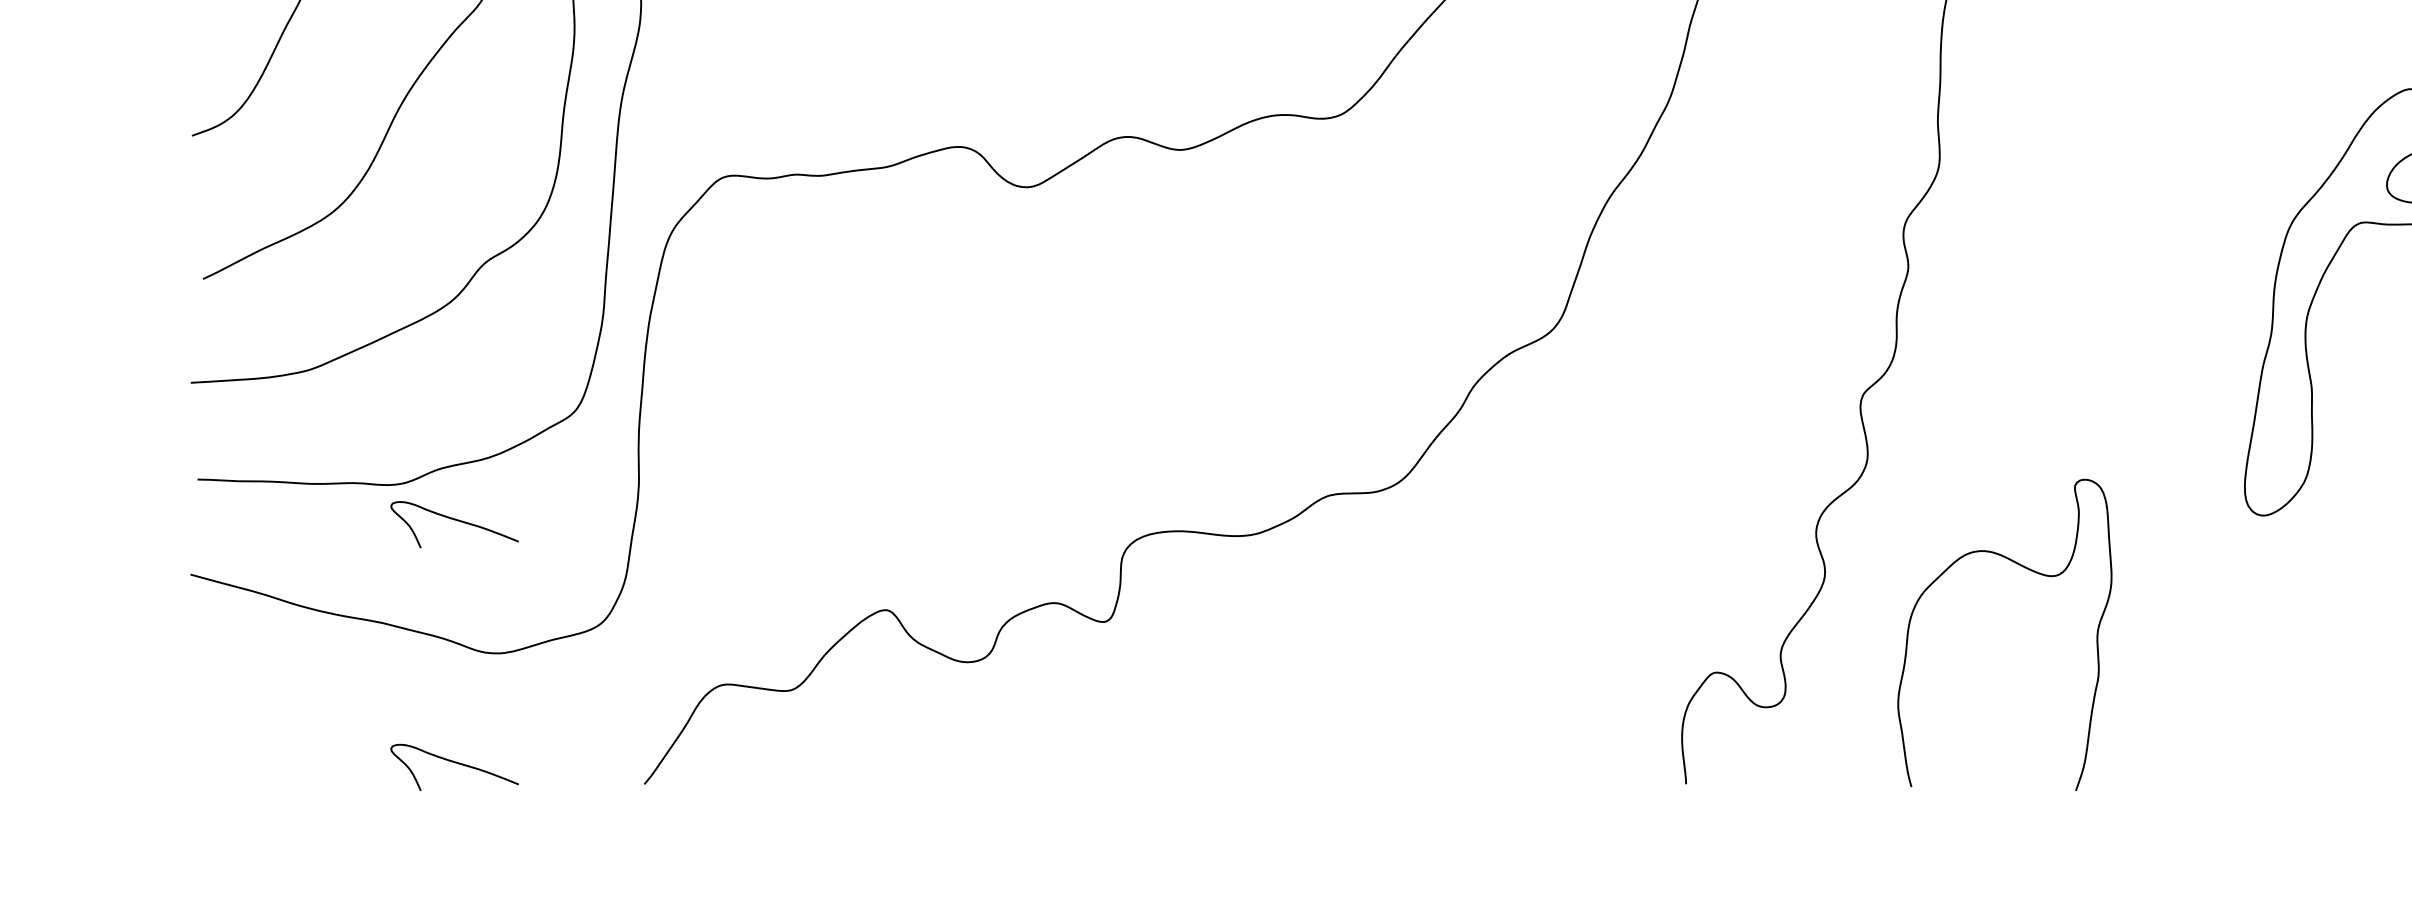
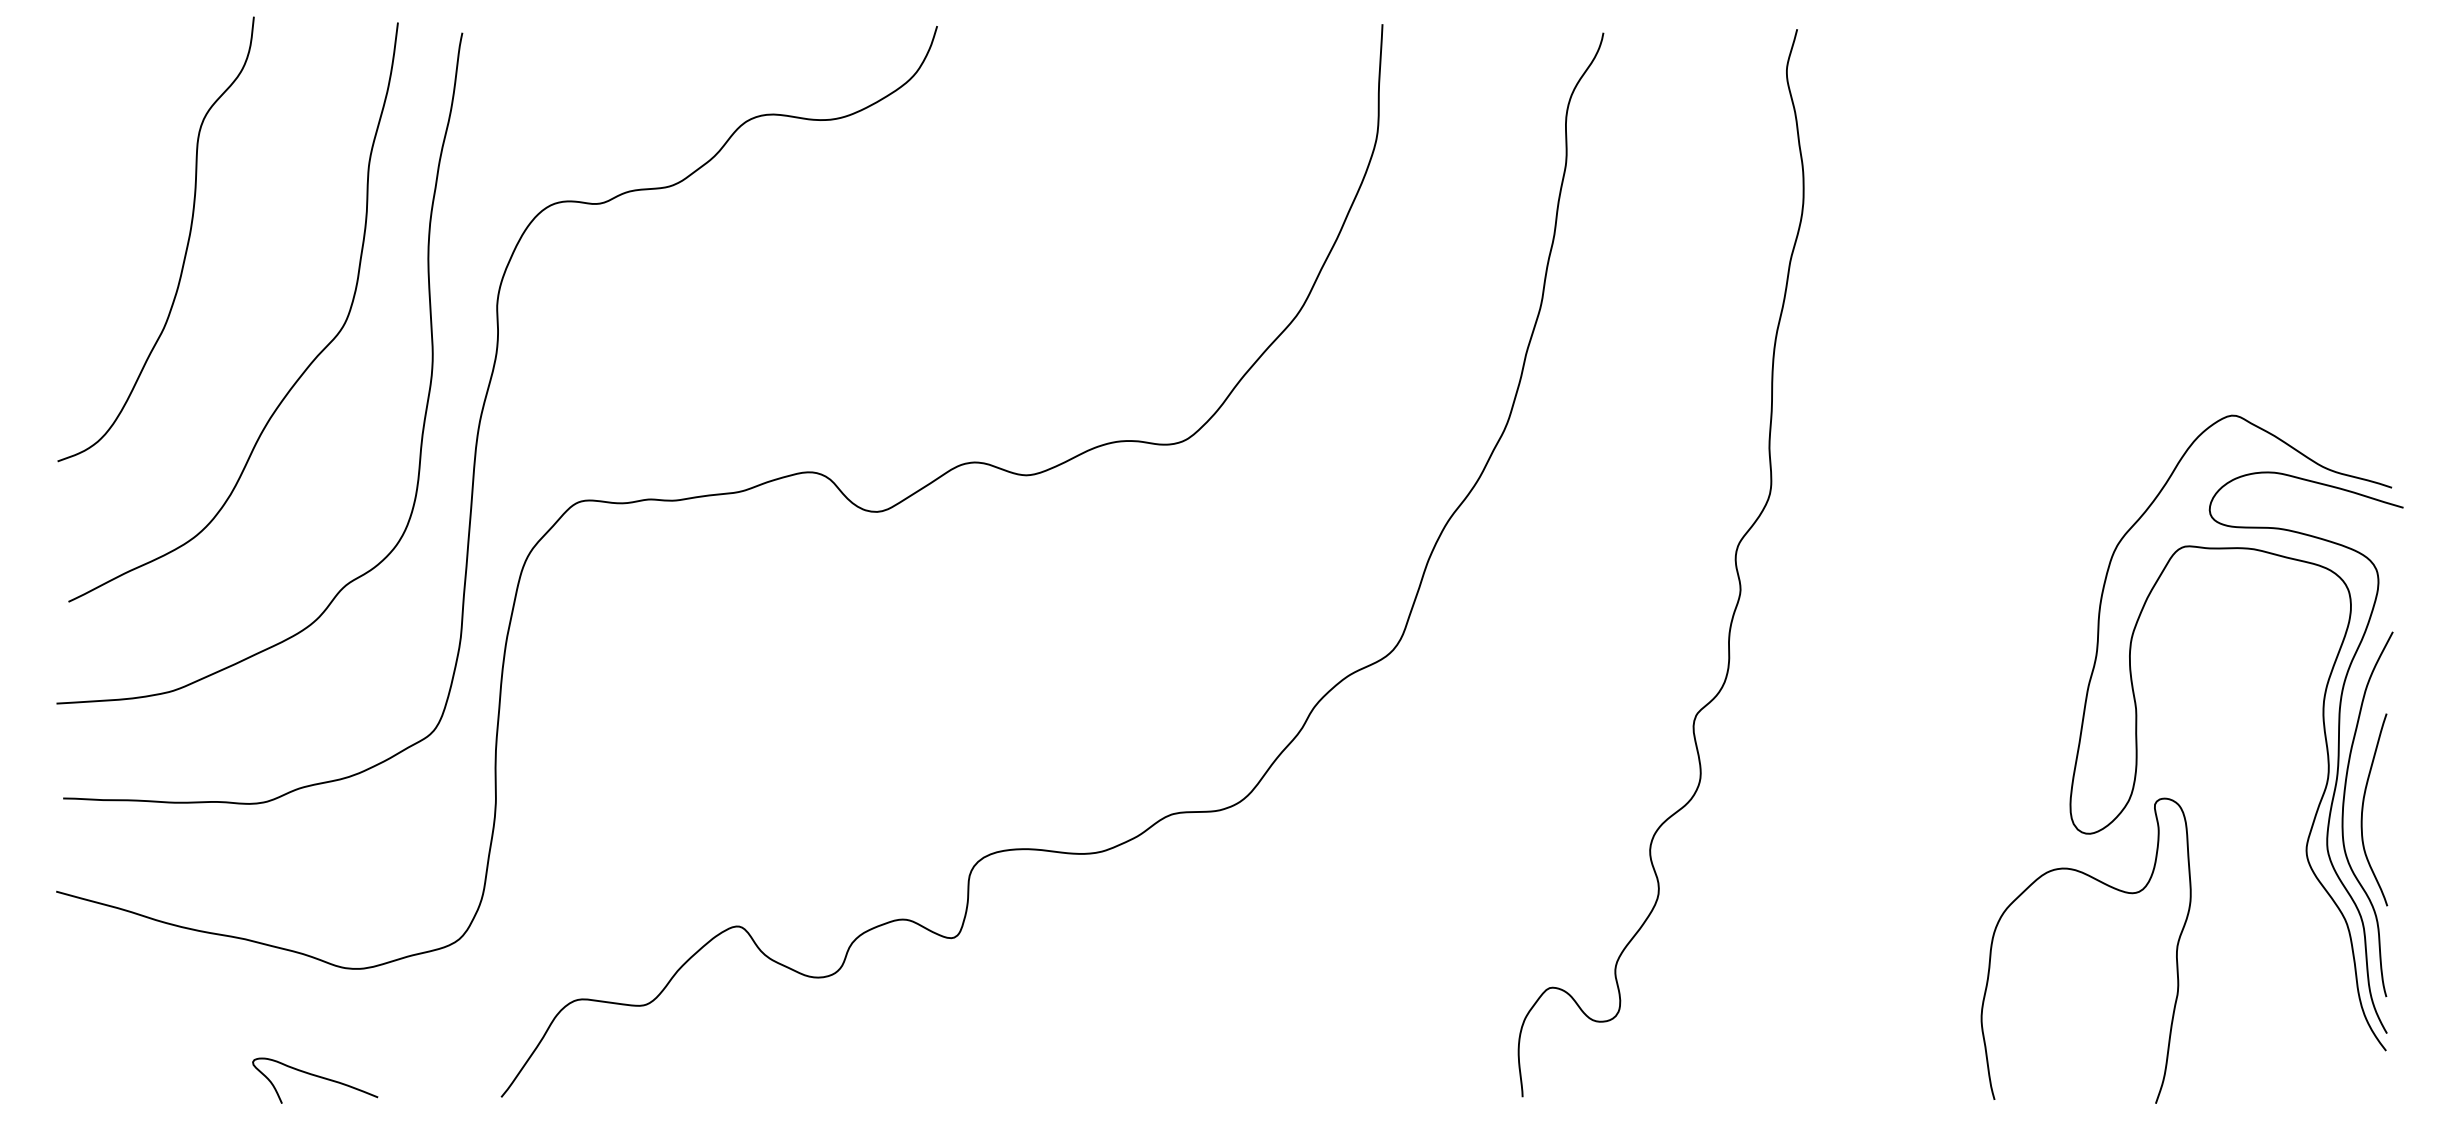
curve: (457, 521) -> (317, 839), removed
curve: (2030, 571) -> (2111, 888), moved

